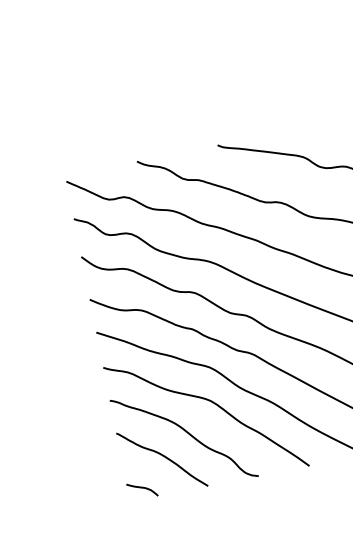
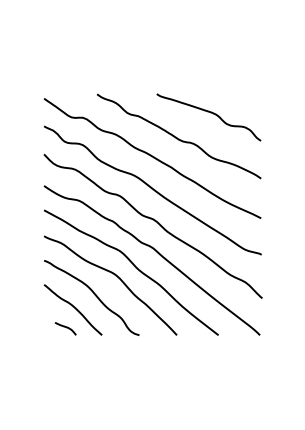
curve: (141, 488) -> (65, 327), moved

